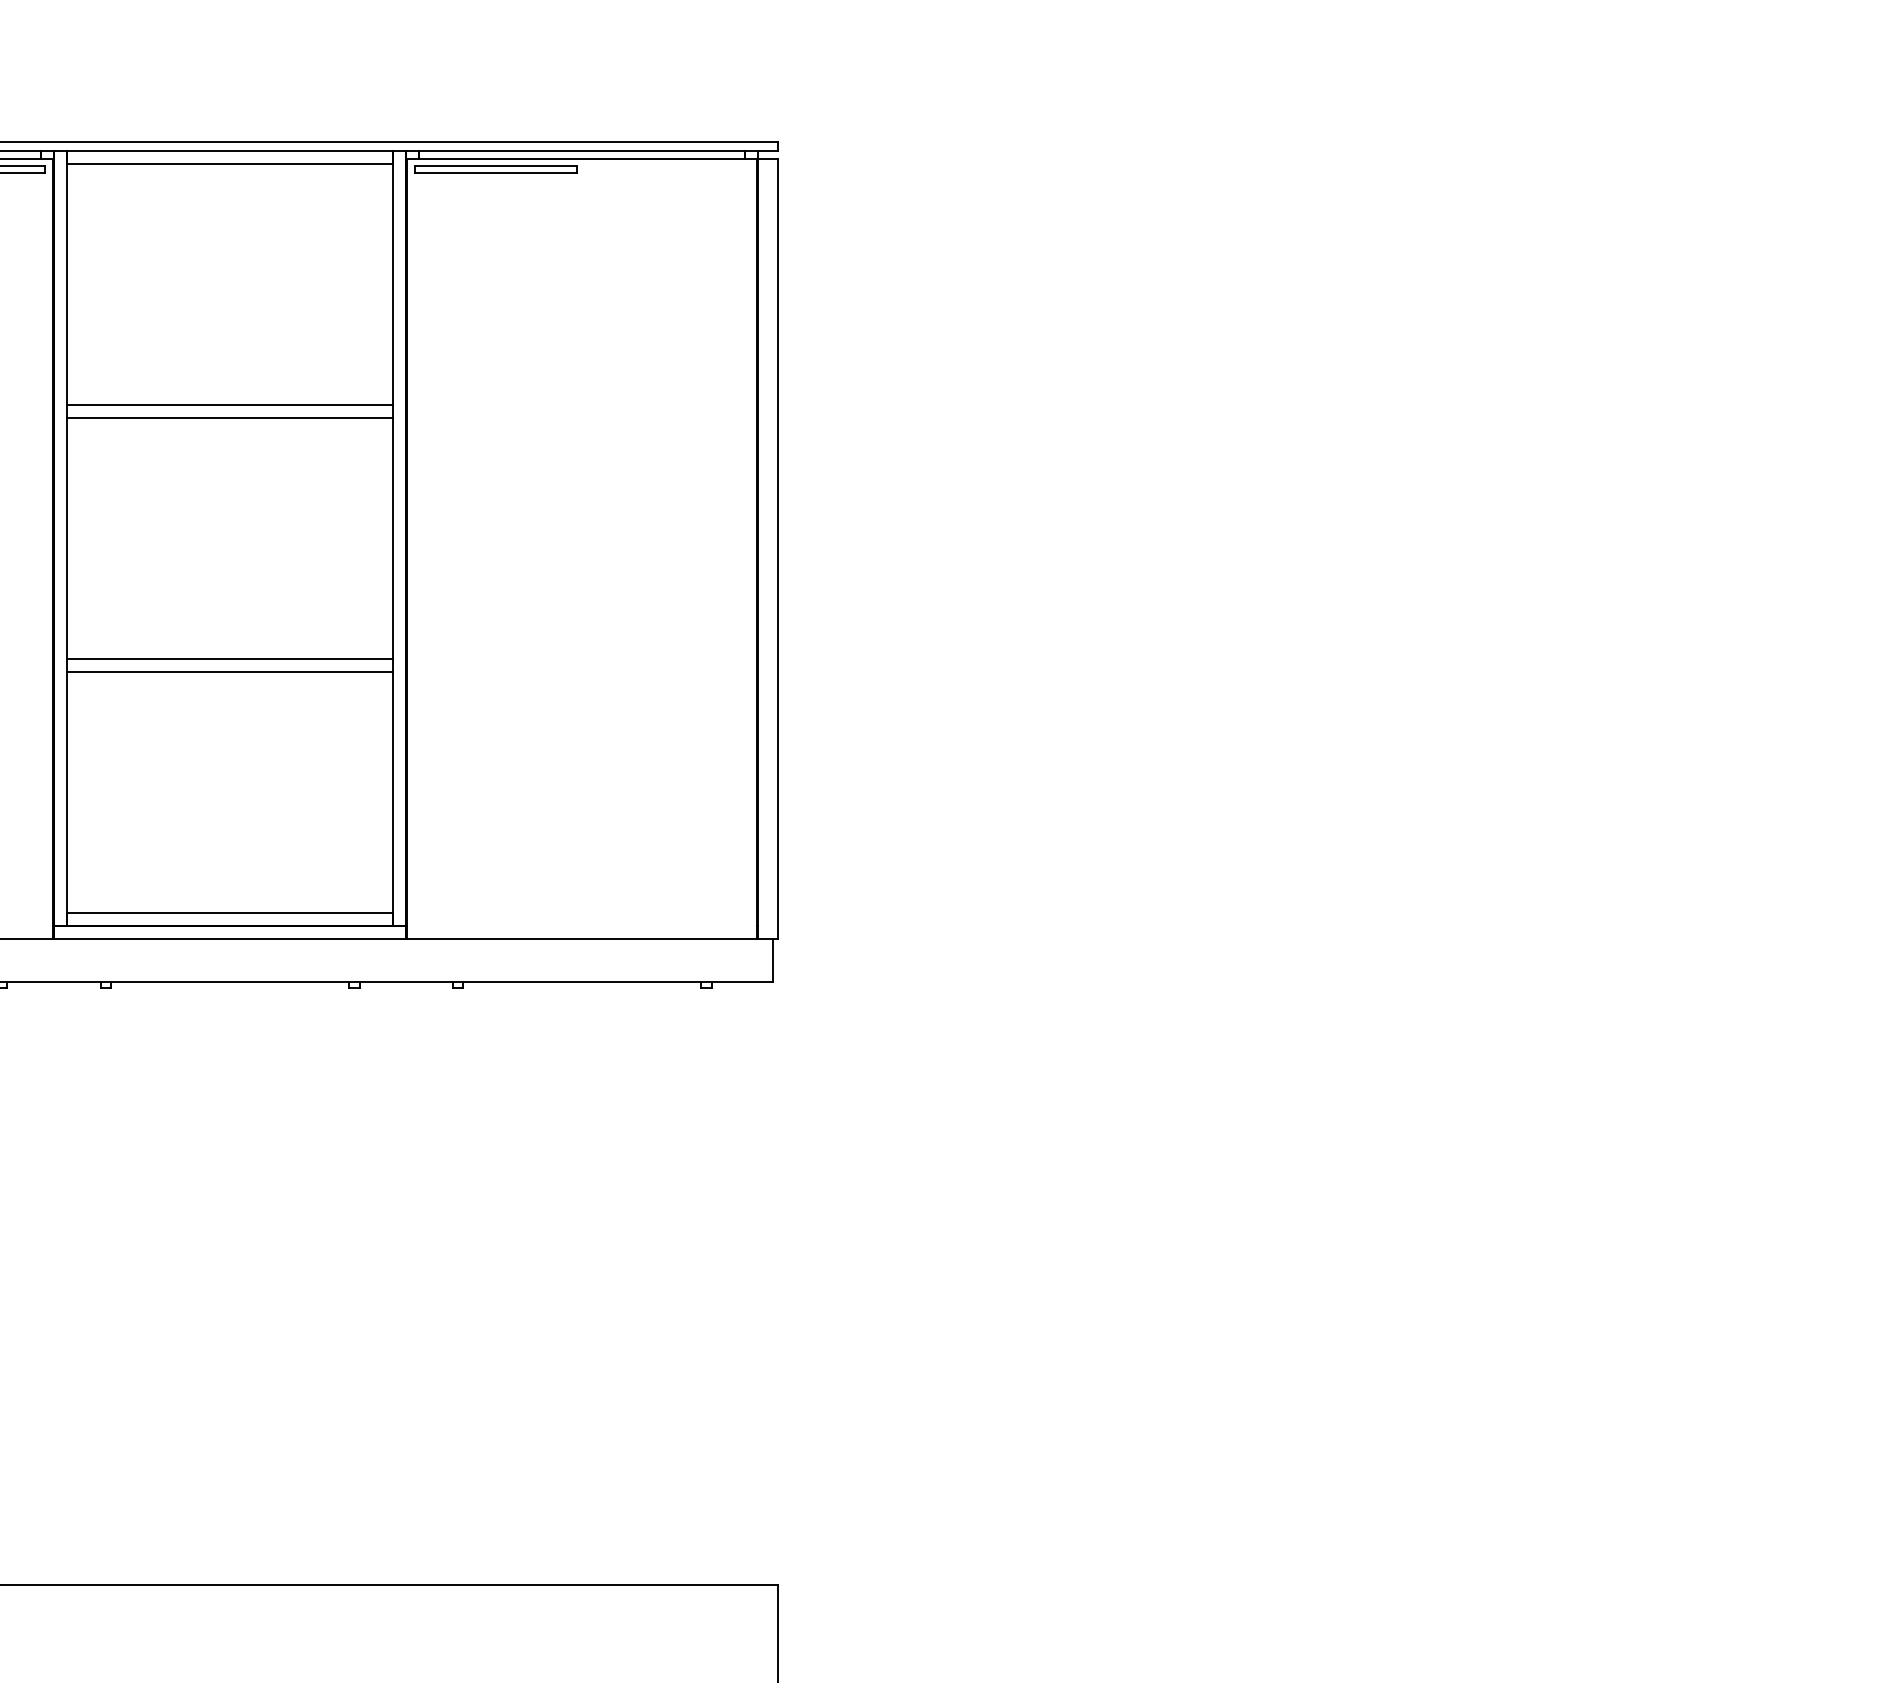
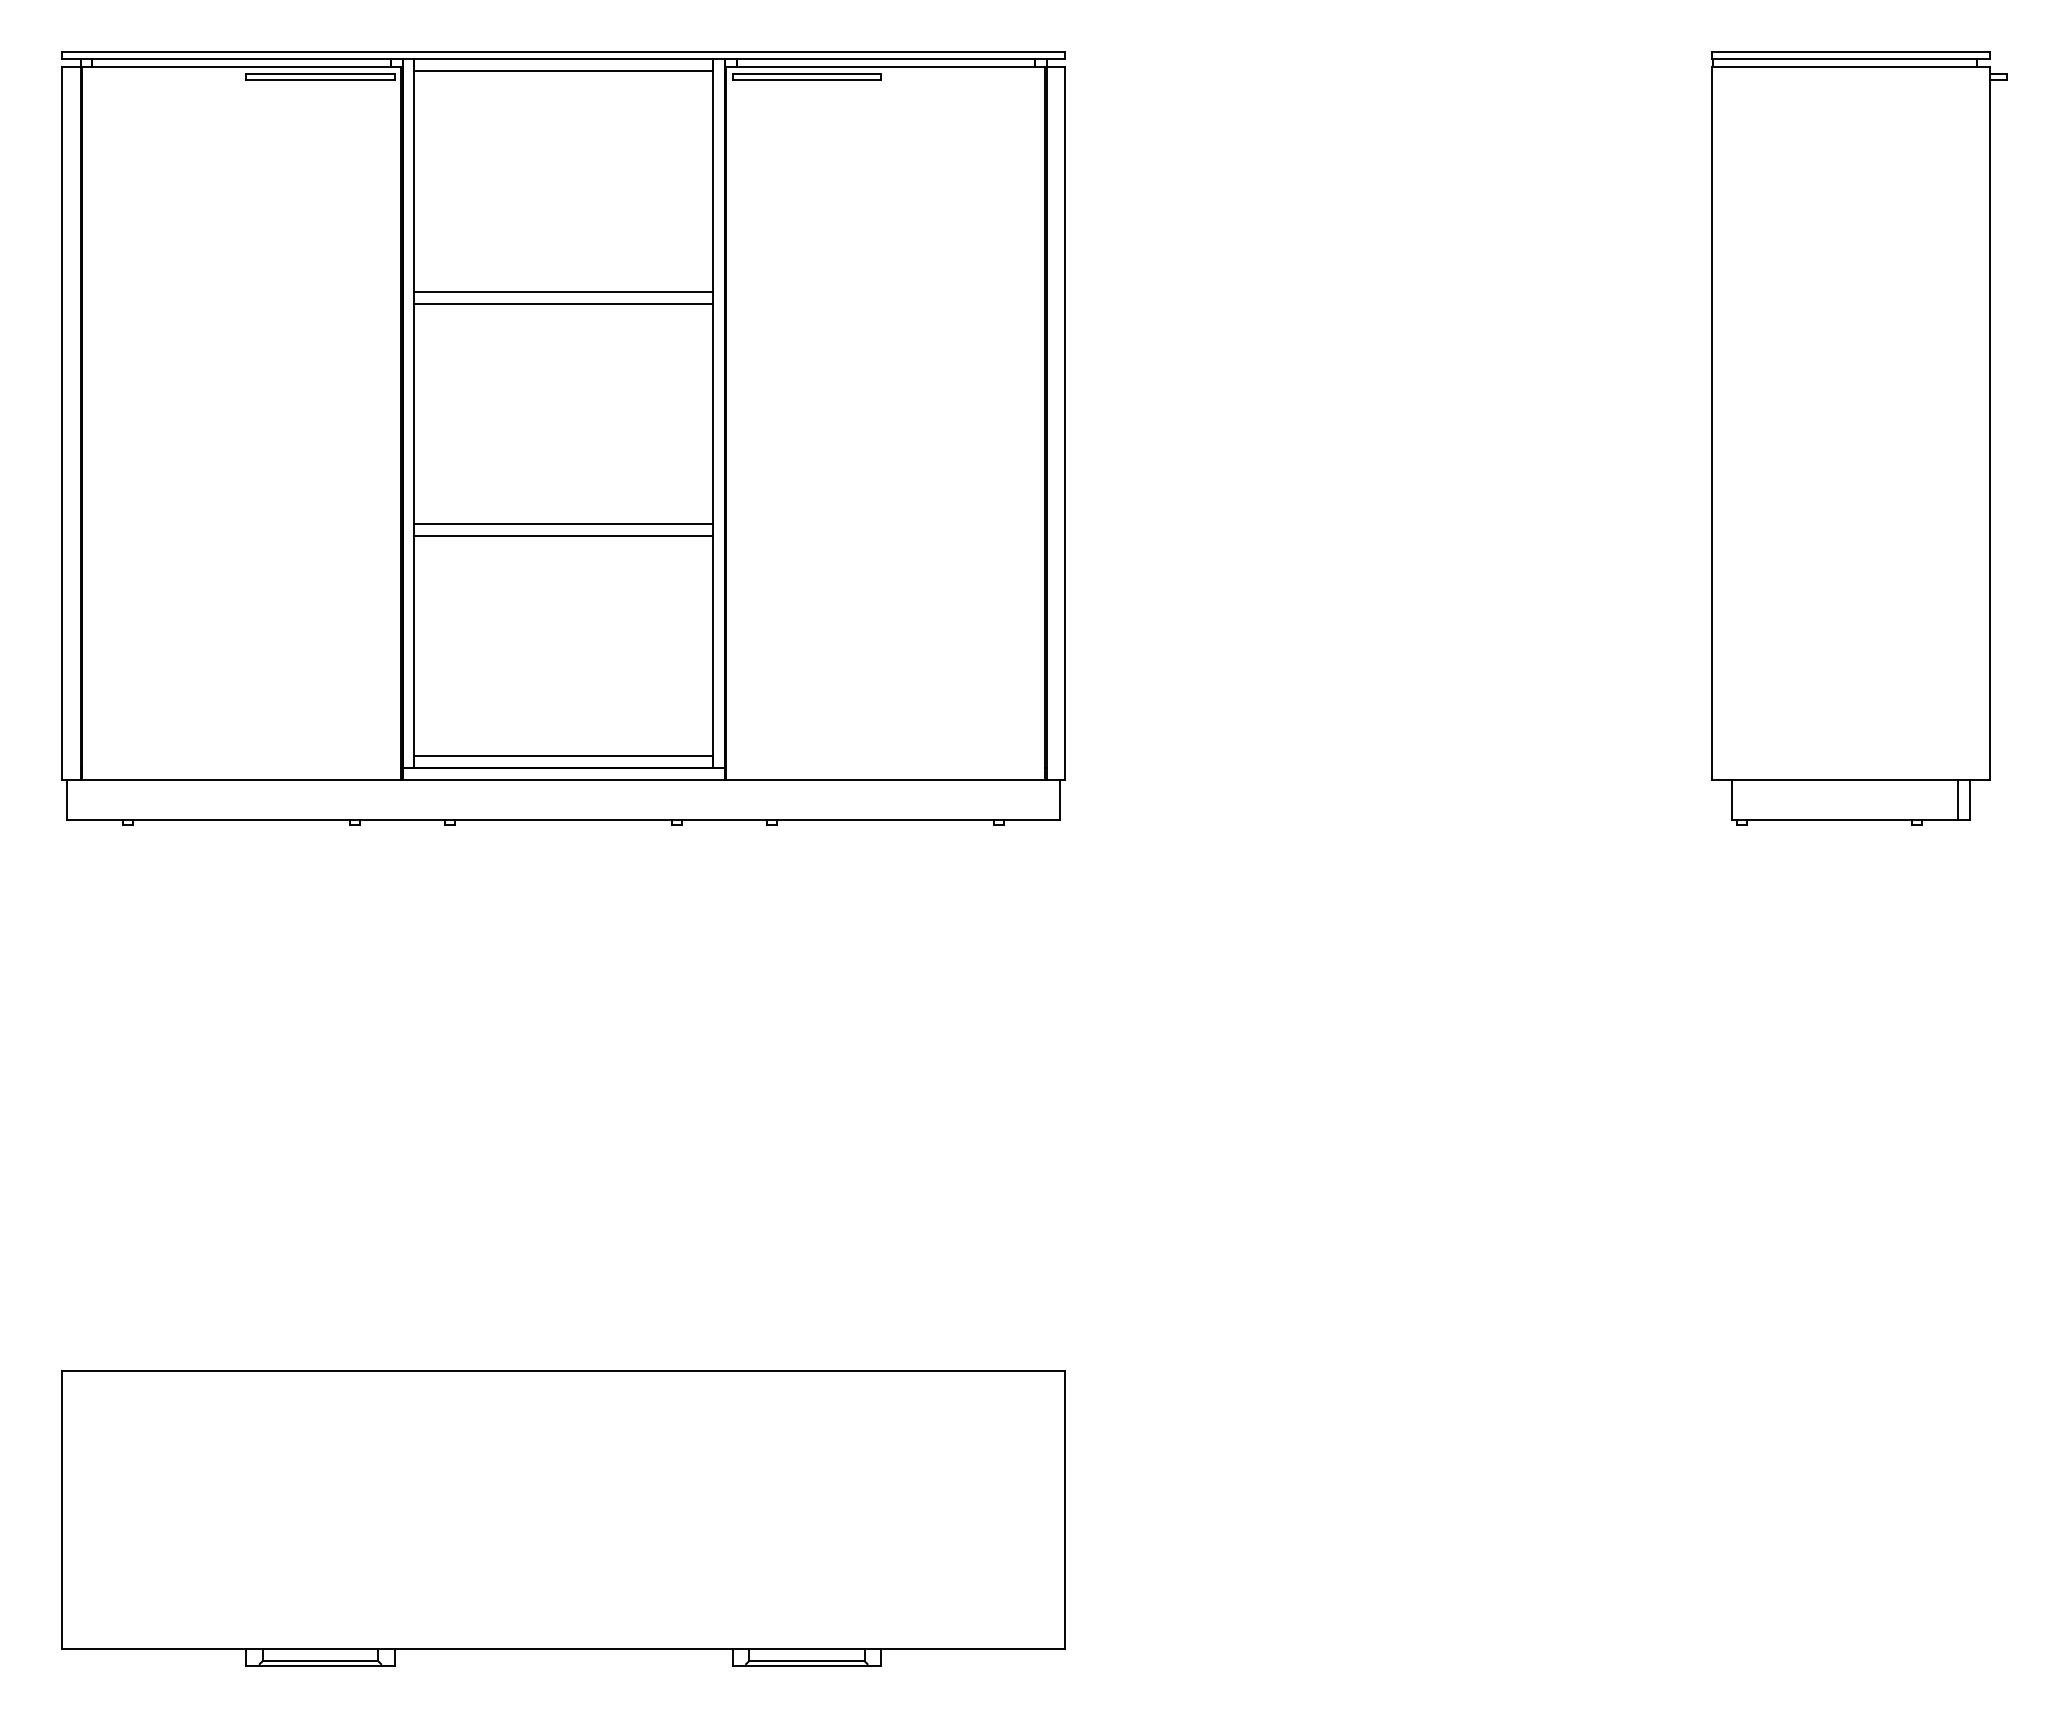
part: (1646, 565) -> (1859, 438), added

